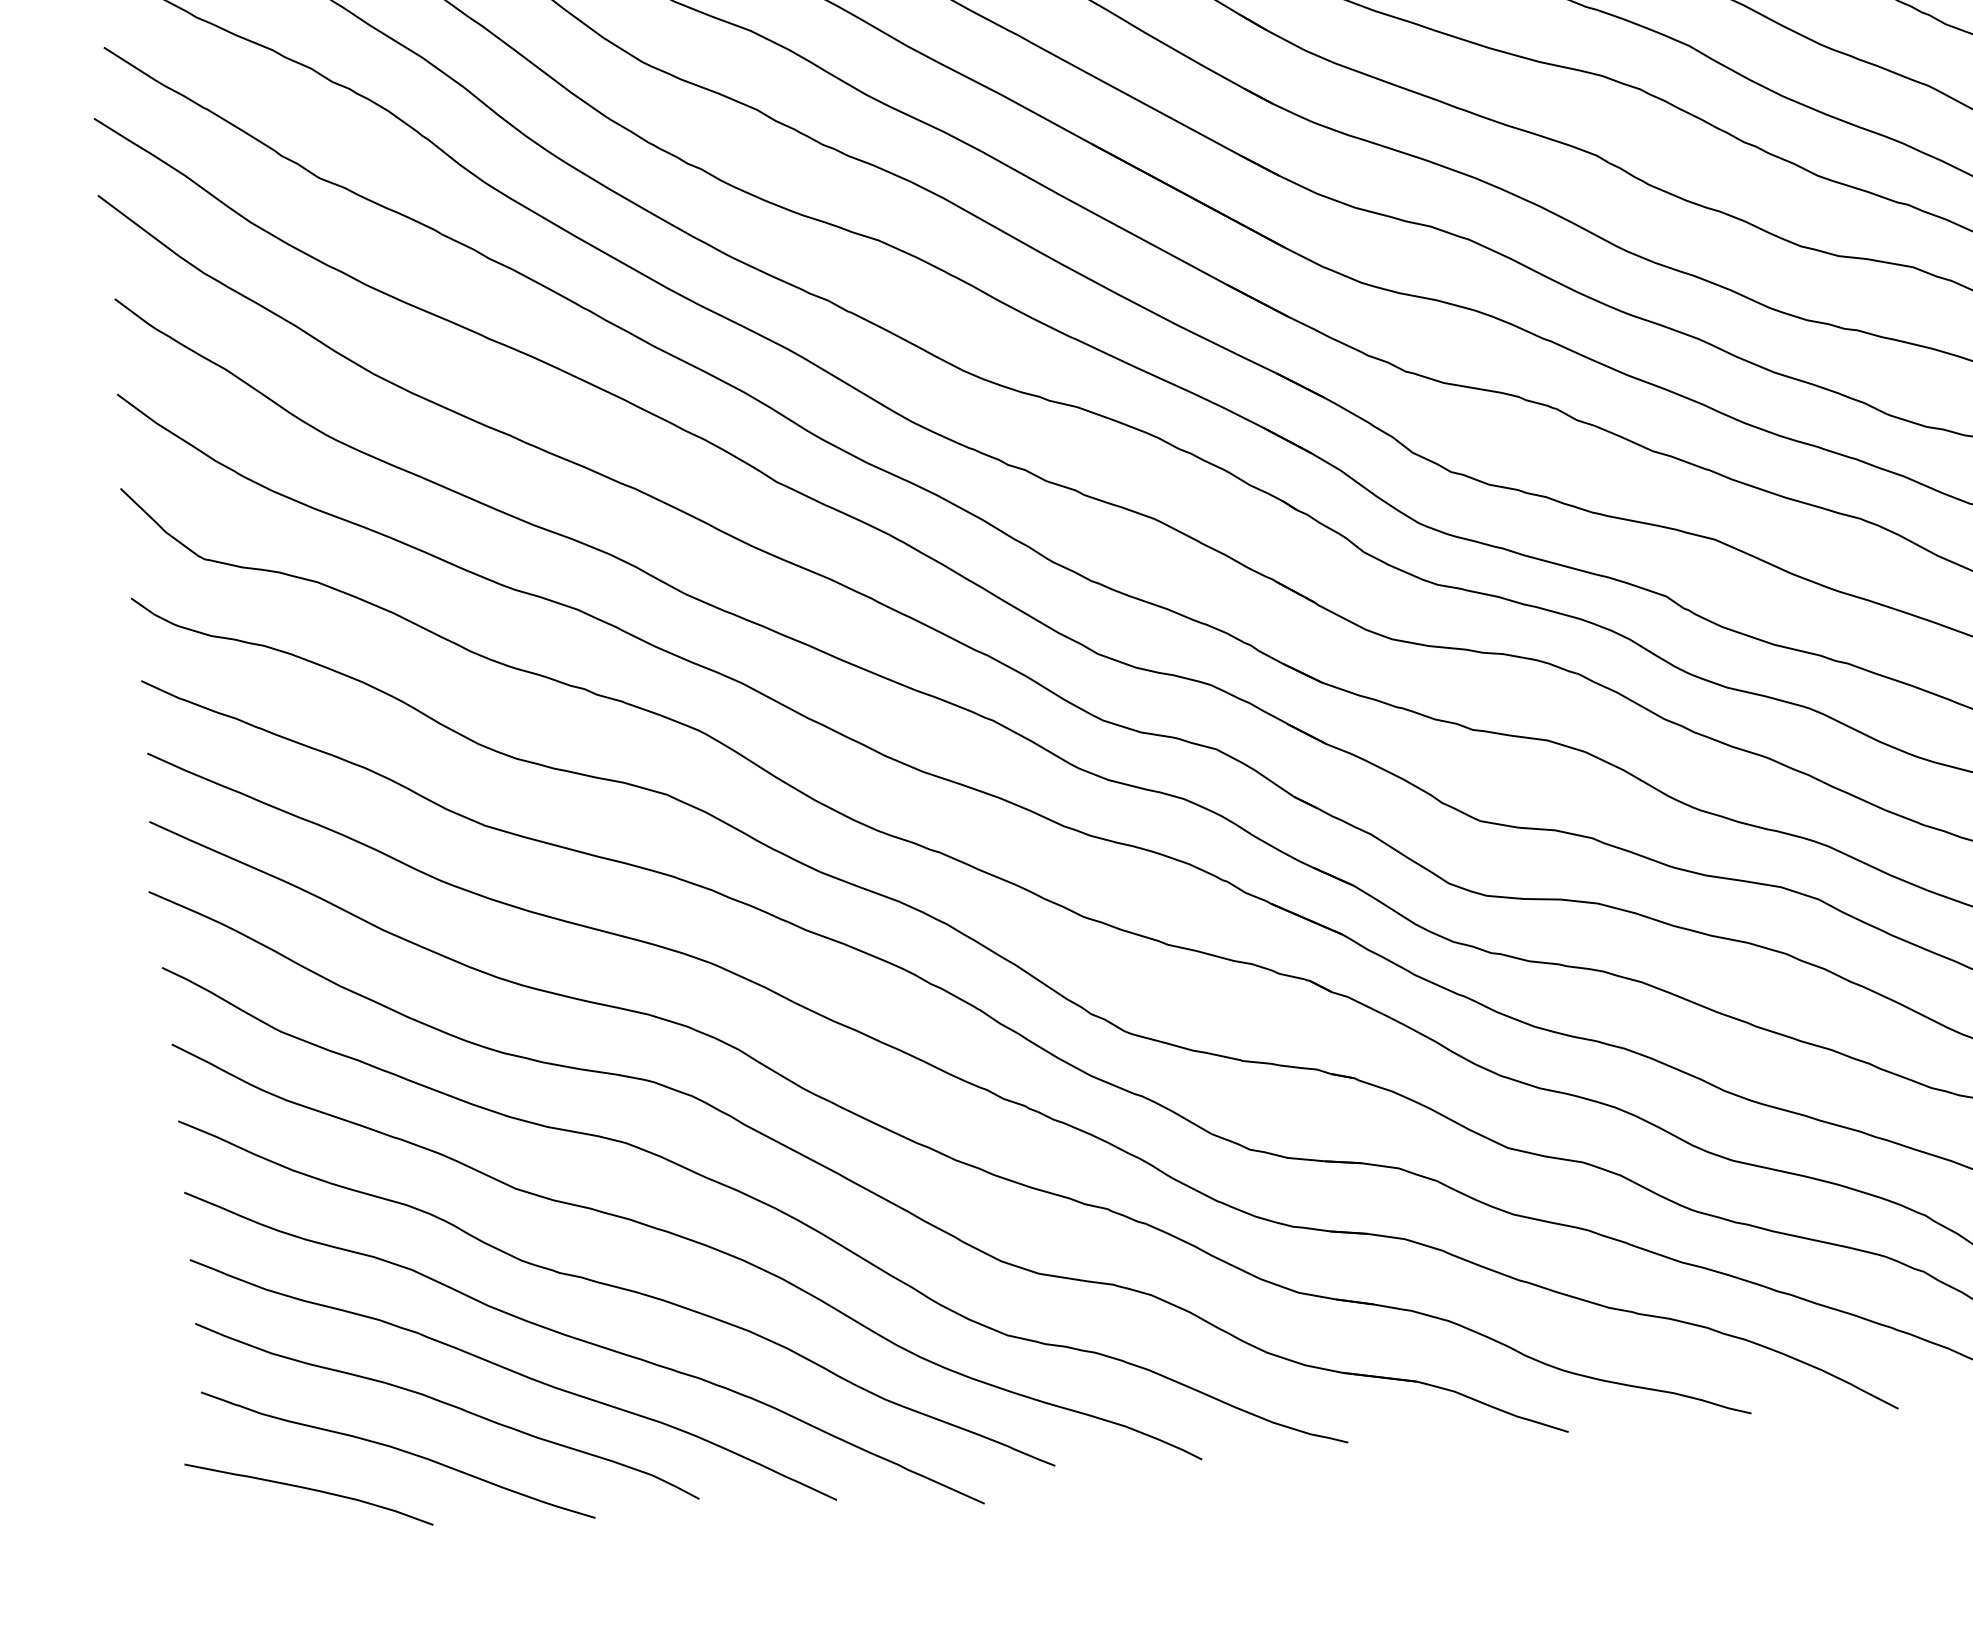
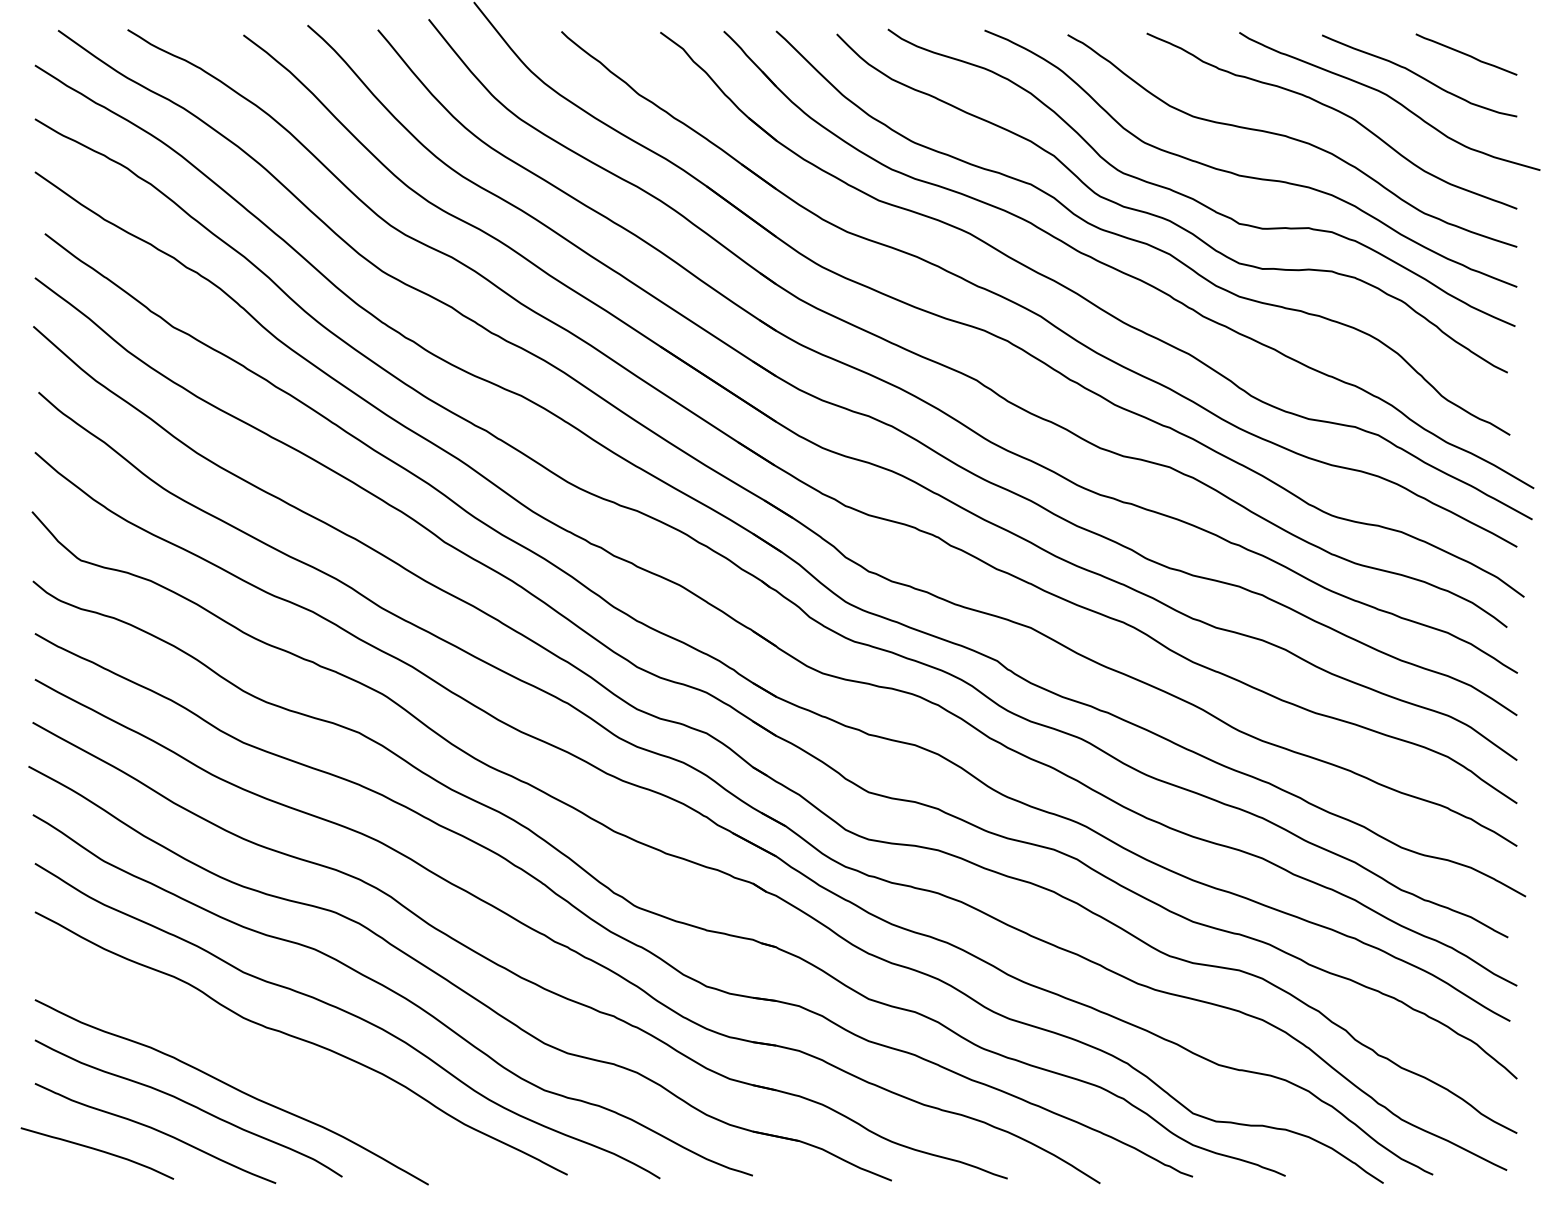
curve: (586, 1343) -> (279, 1073), removed

